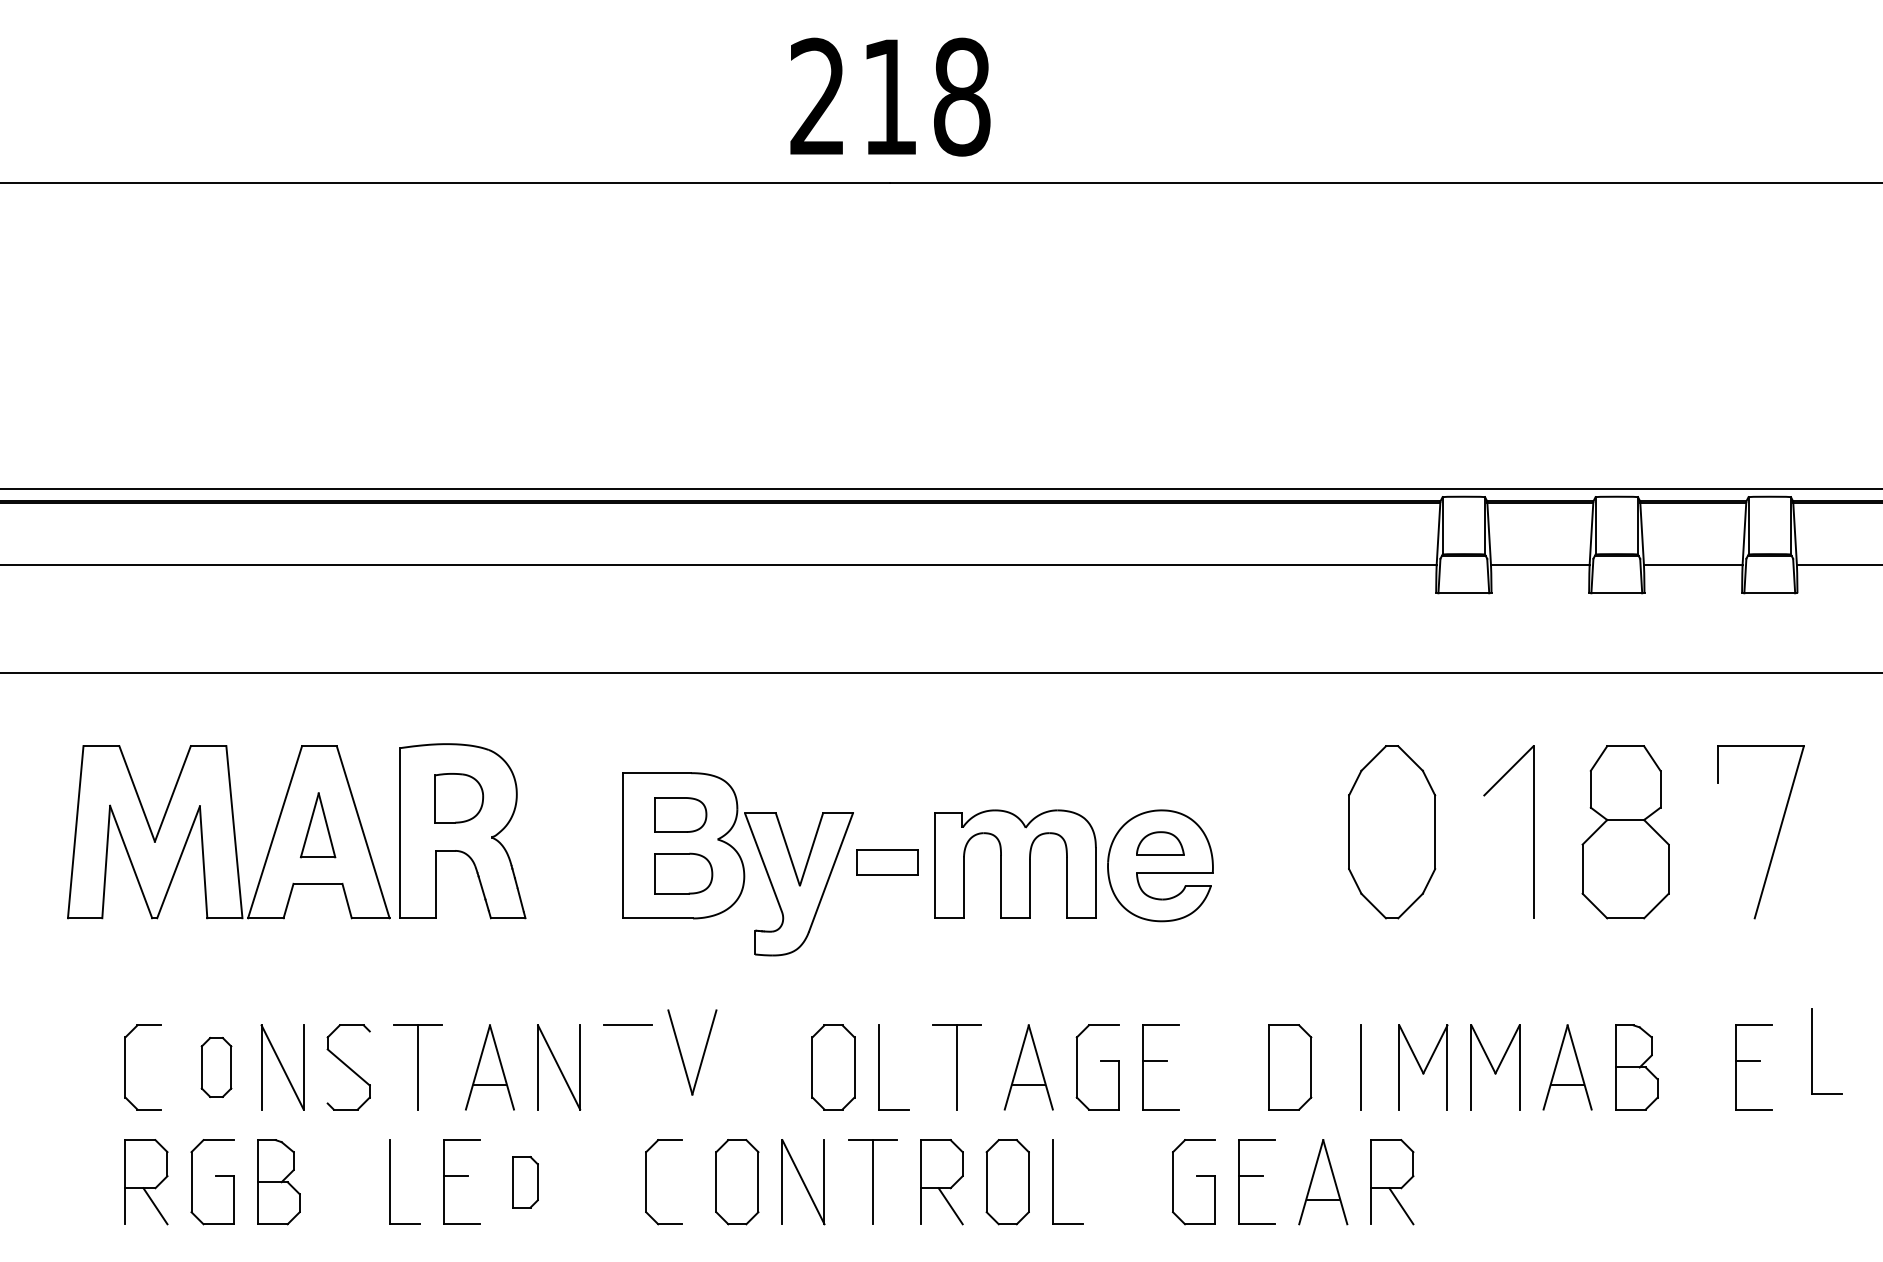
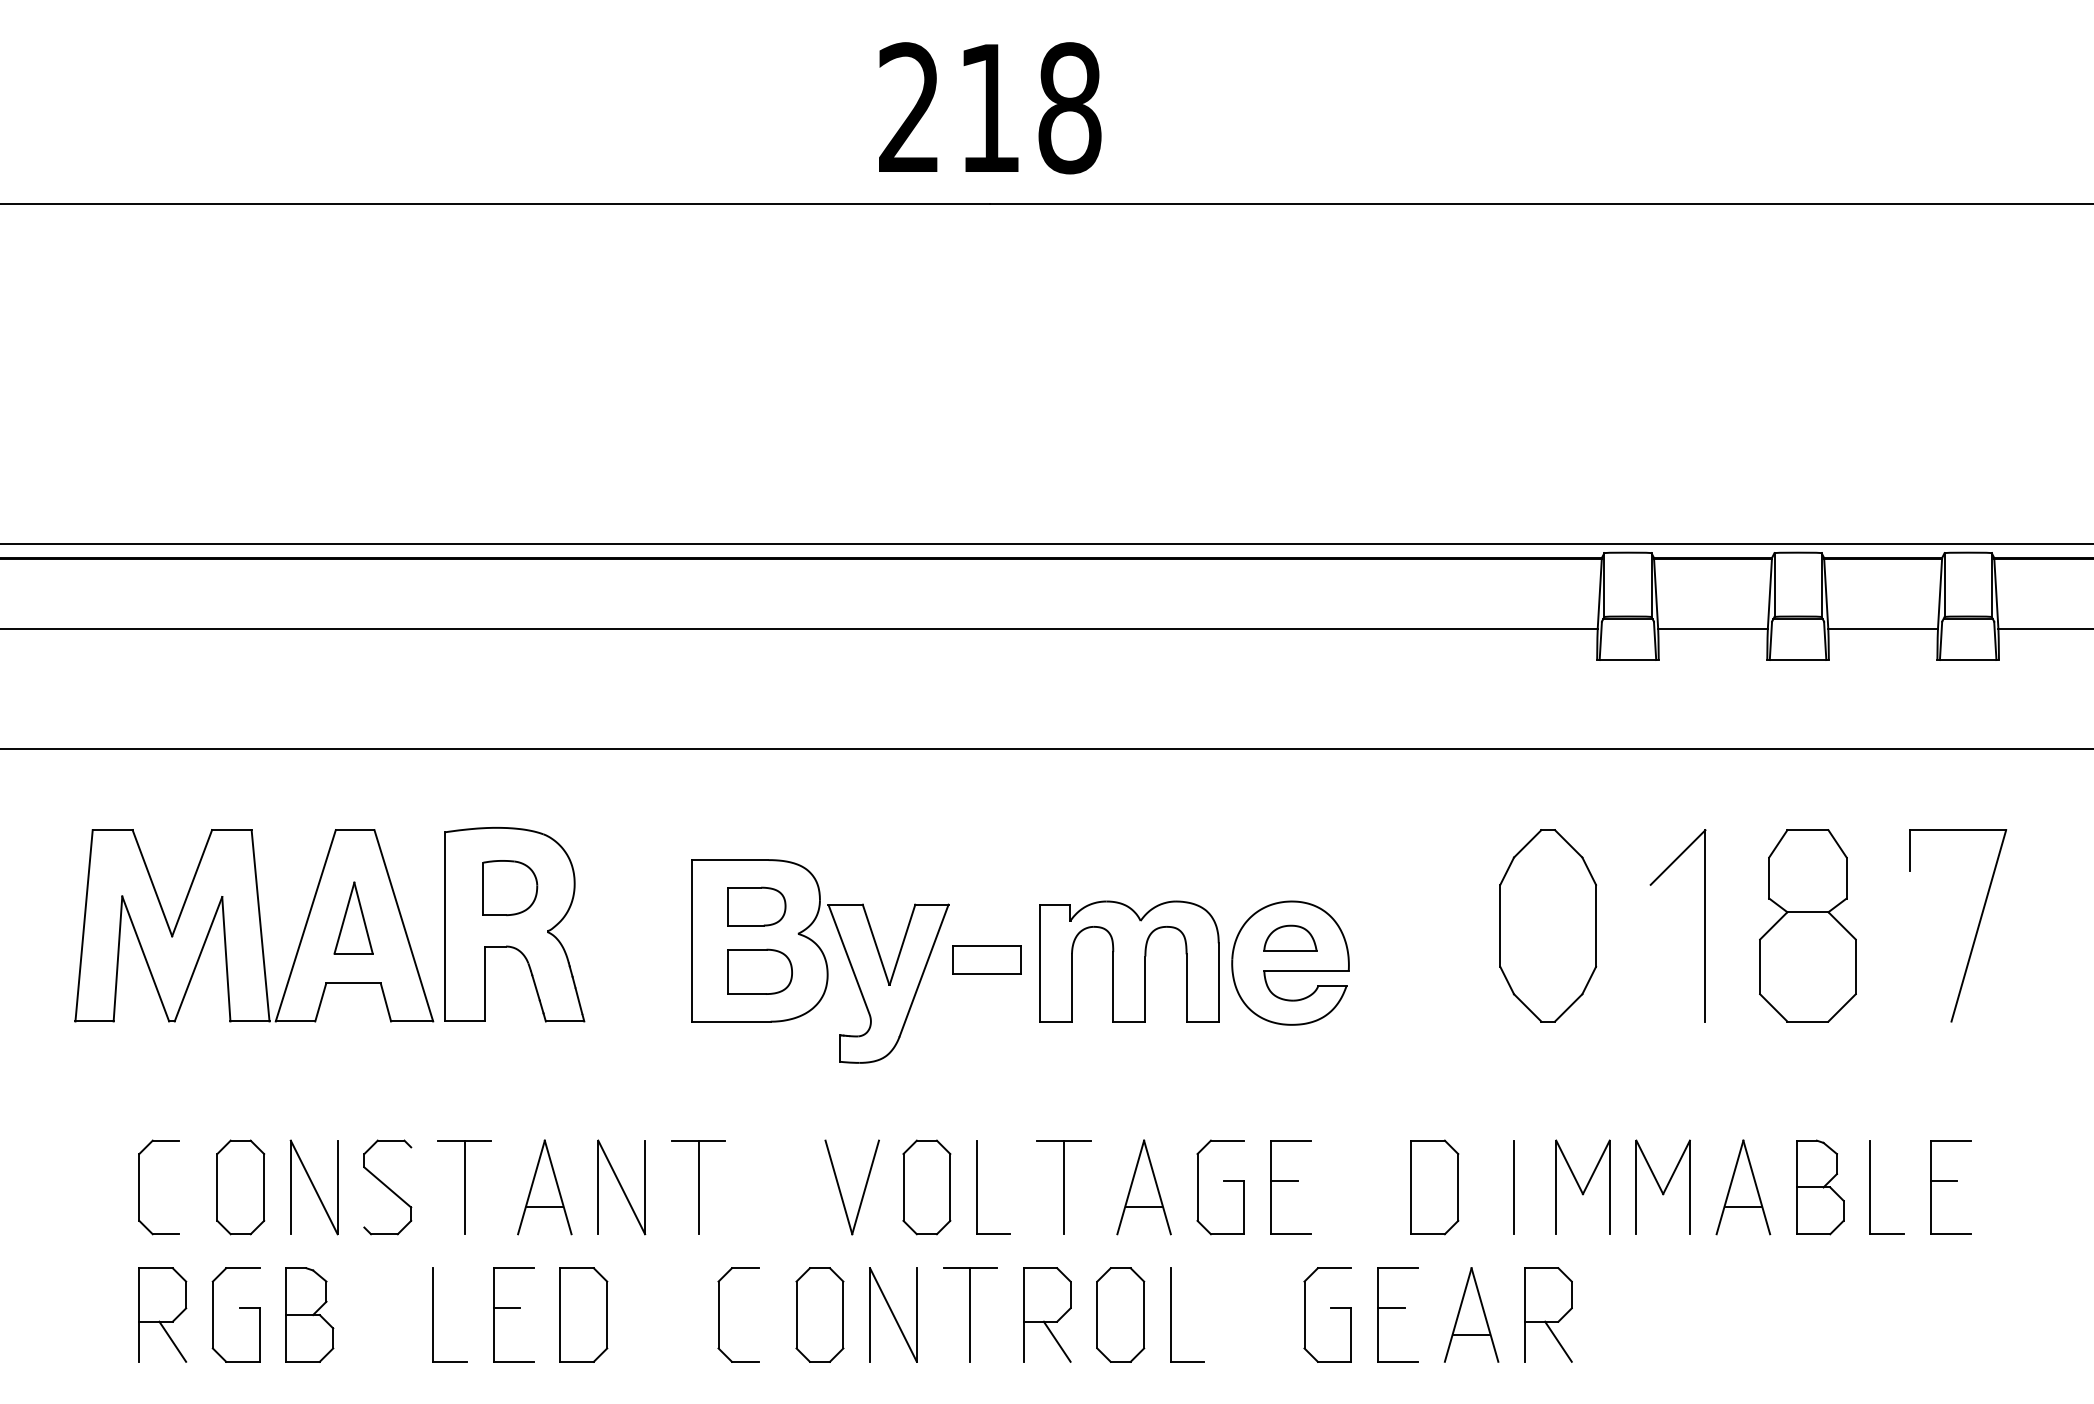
part: (1812, 1051) -> (1871, 1187), moved
part: (702, 1054) -> (863, 1189), moved
part: (216, 1067) -> (240, 1187), size x1.43
line: (628, 1067) -> (698, 1187), added
part: (525, 1182) -> (584, 1315), size x1.67

